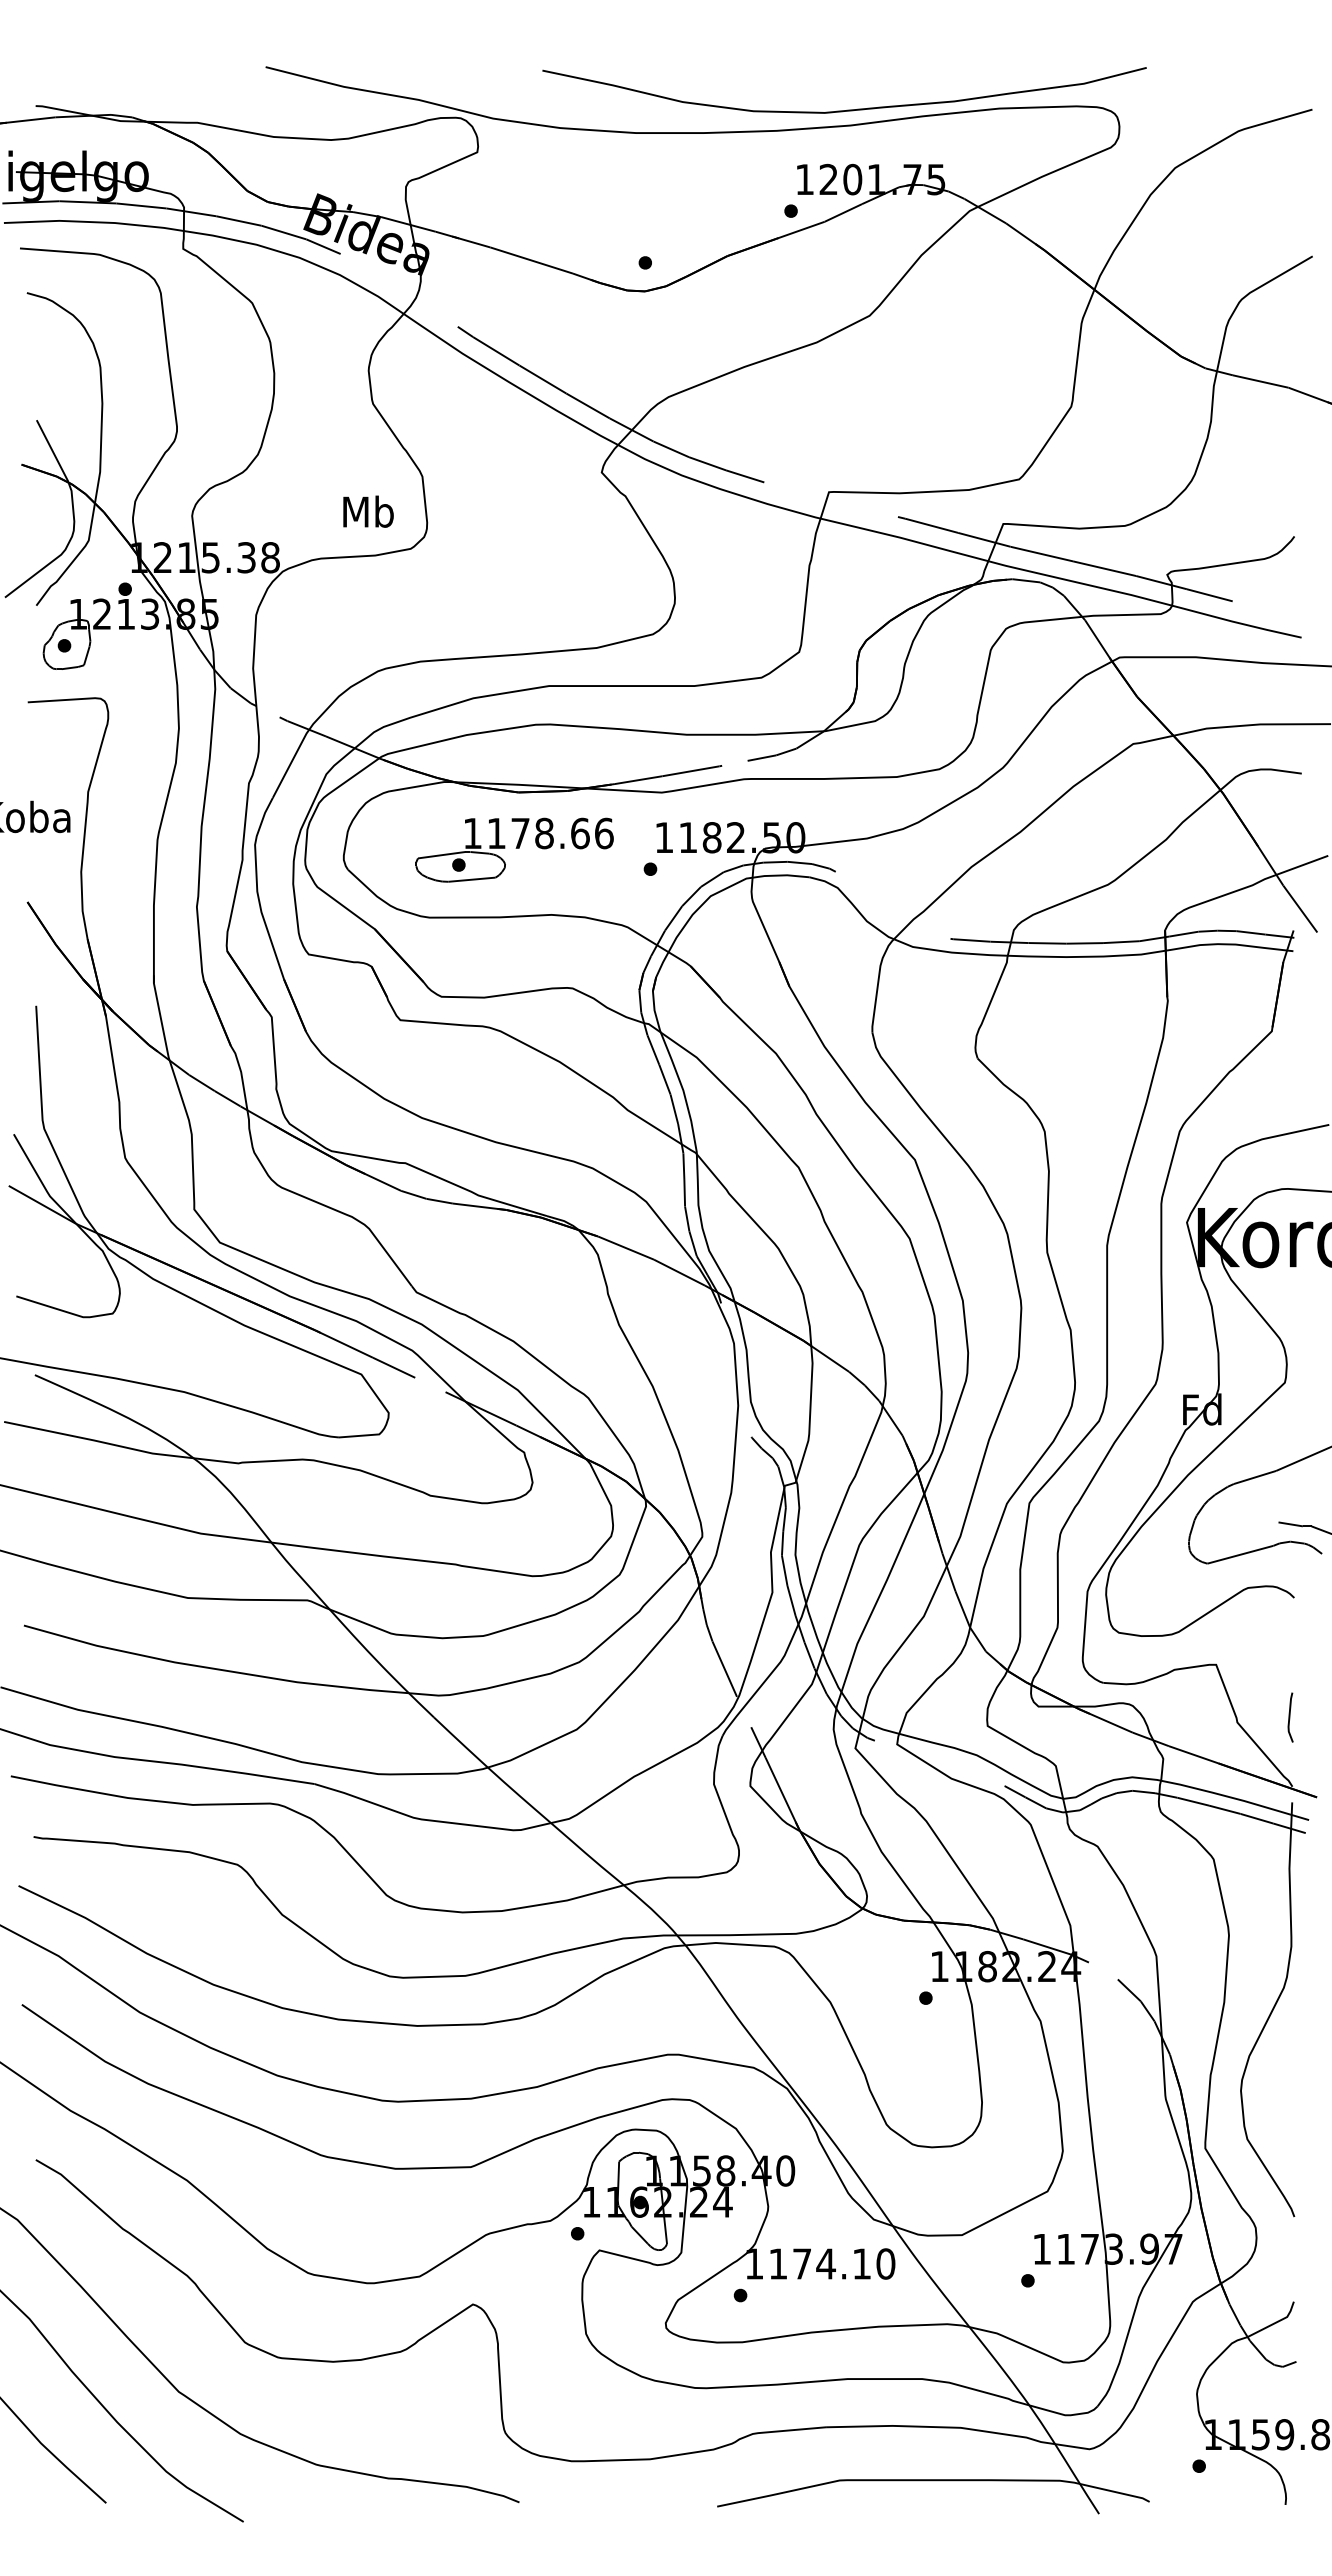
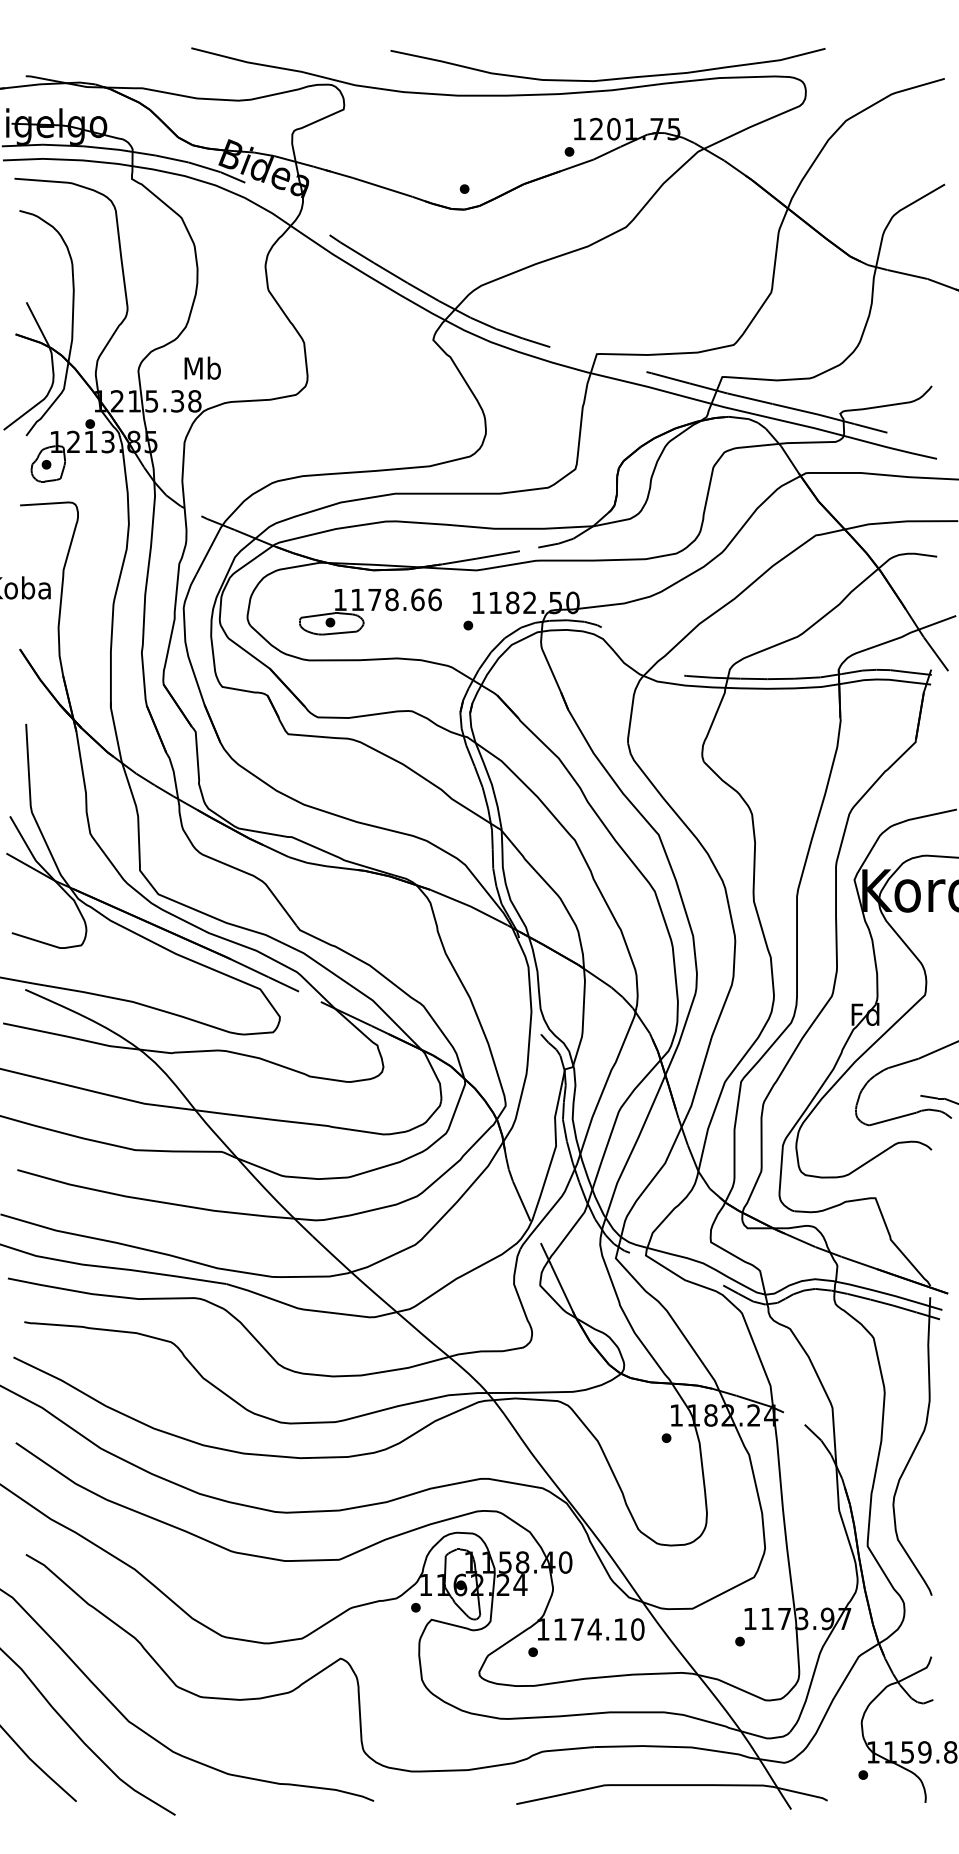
text: (368, 511) -> (202, 368), moved
line: (1290, 1717) -> (929, 1236), removed

